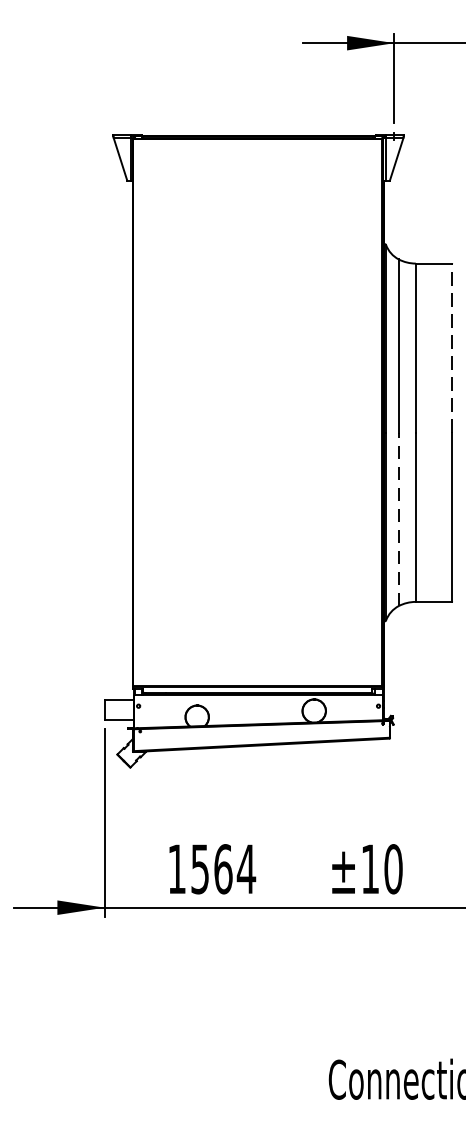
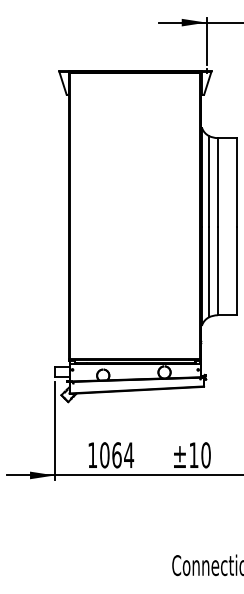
line: (451, 346) -> (236, 181), dashed -> solid
line: (398, 518) -> (208, 271), dashed -> solid
text: (199, 869) -> (104, 455), 1564 -> 1064

